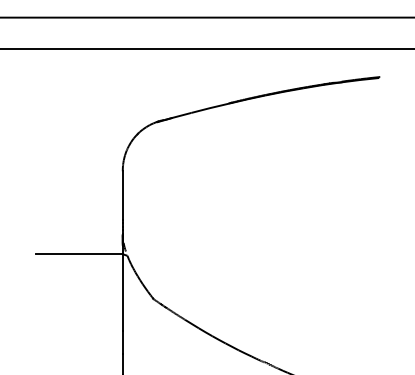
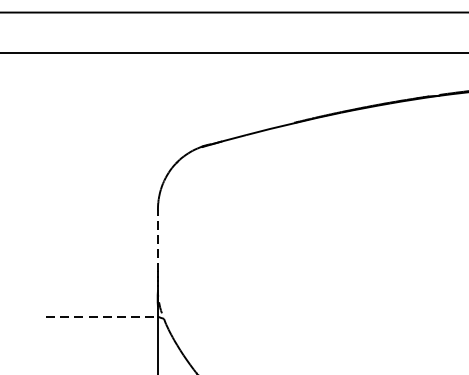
line: (122, 194) -> (157, 240), solid -> dashed
line: (79, 254) -> (102, 317), solid -> dashed

